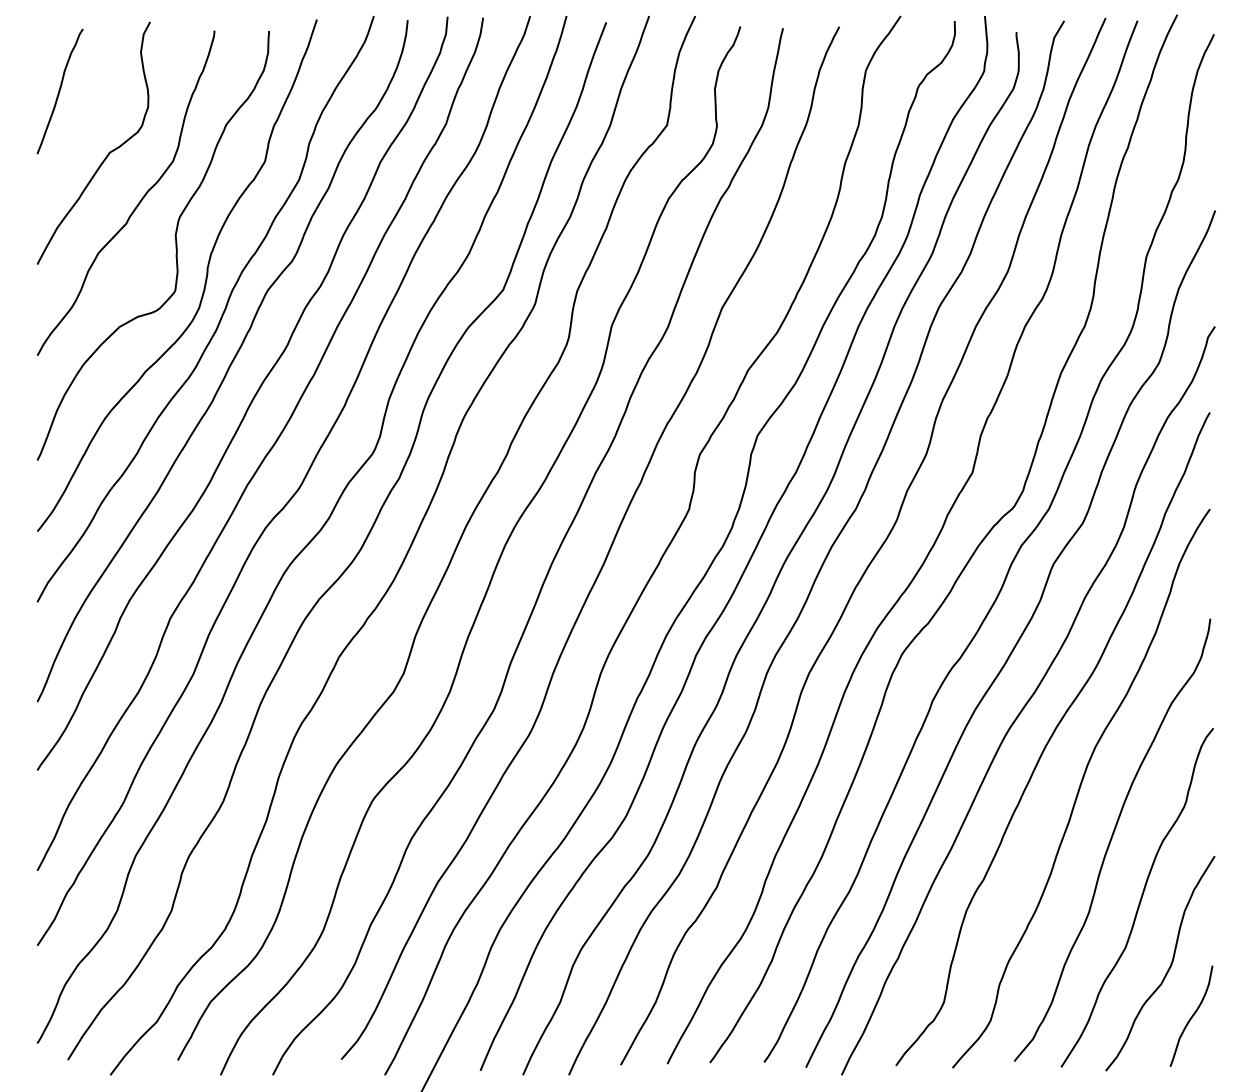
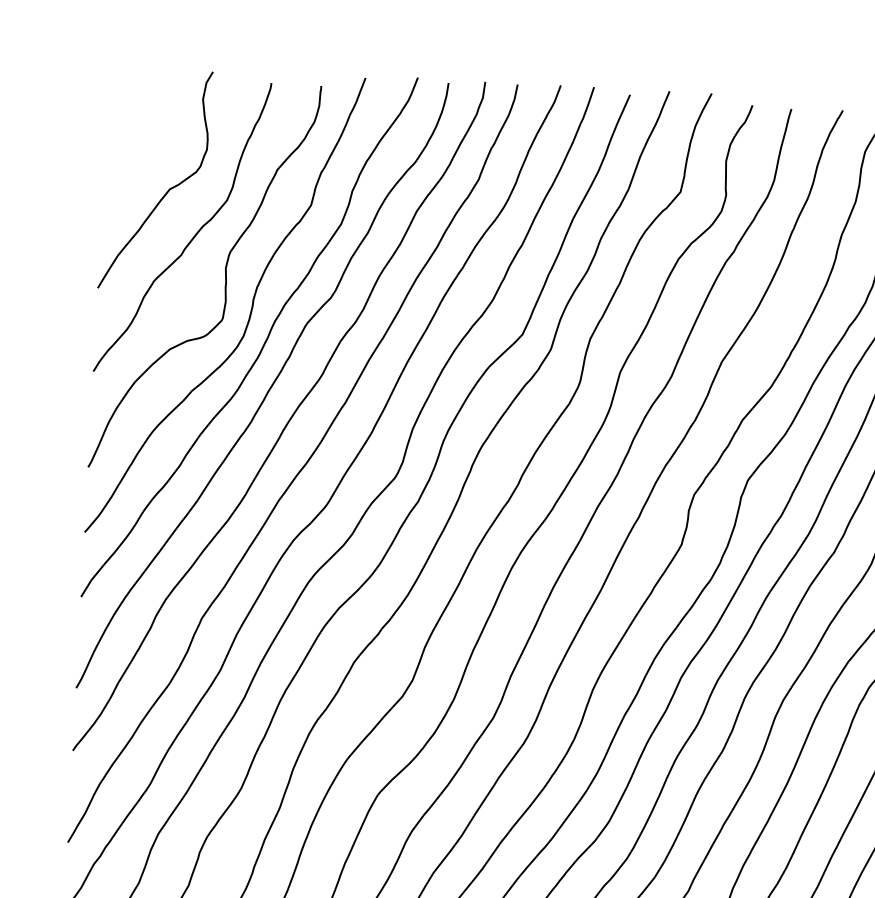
curve: (59, 91) -> (126, 131), removed

